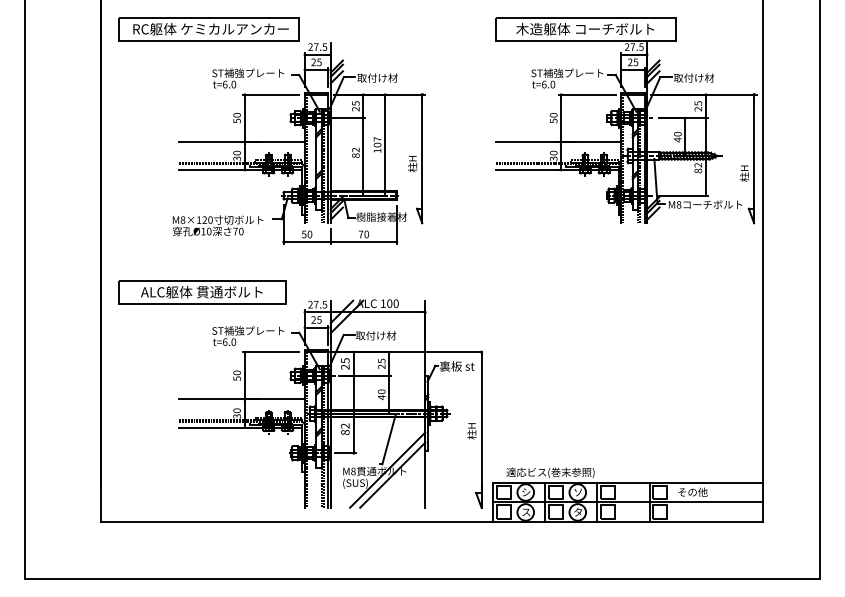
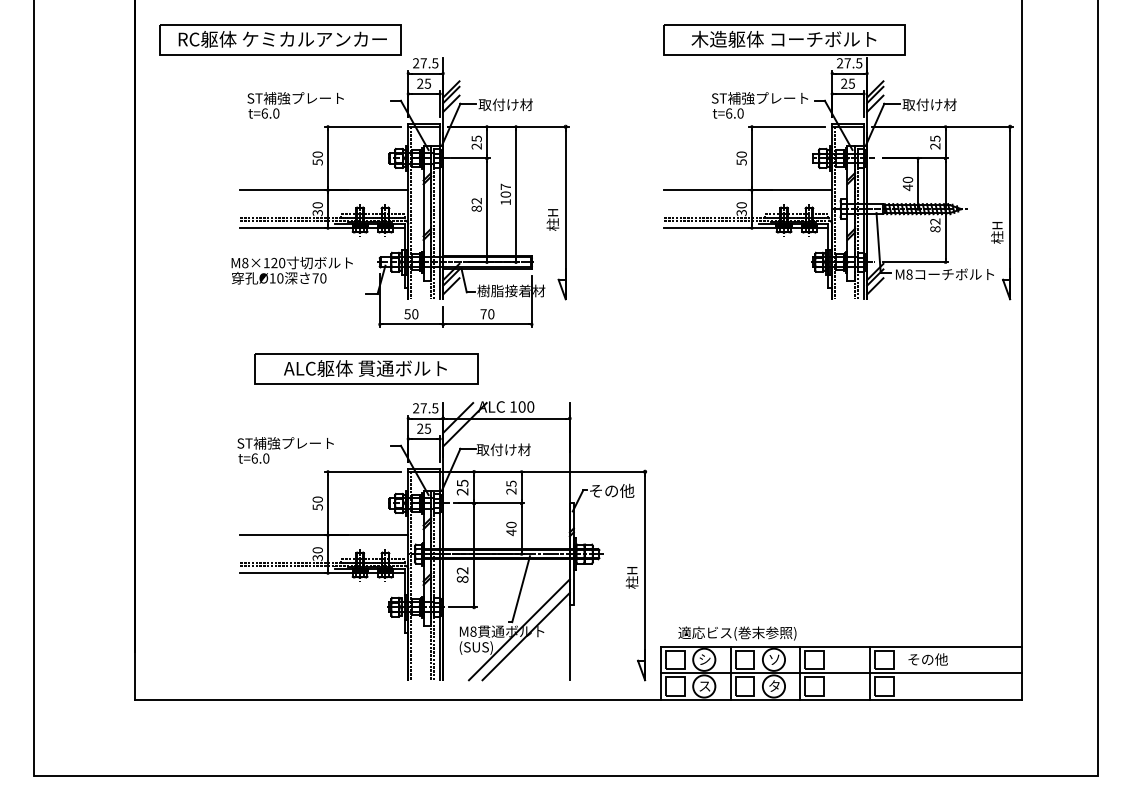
text: (248, 78) -> (295, 105), moved
text: (217, 225) -> (291, 270), moved
part: (202, 292) -> (366, 368), moved
text: (248, 336) -> (285, 450), moved
text: (457, 366) -> (612, 490), 裏板 st -> その他

